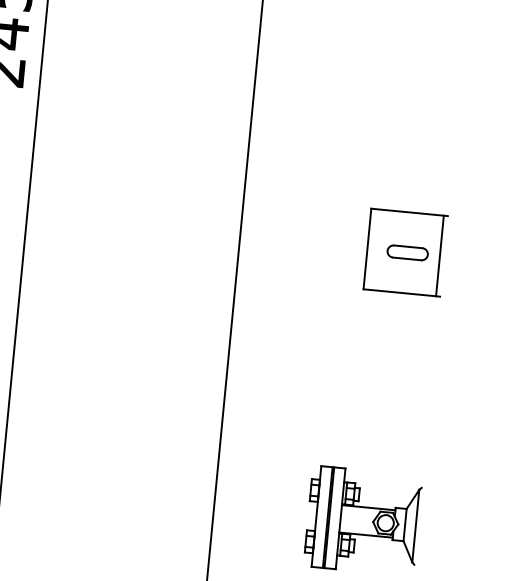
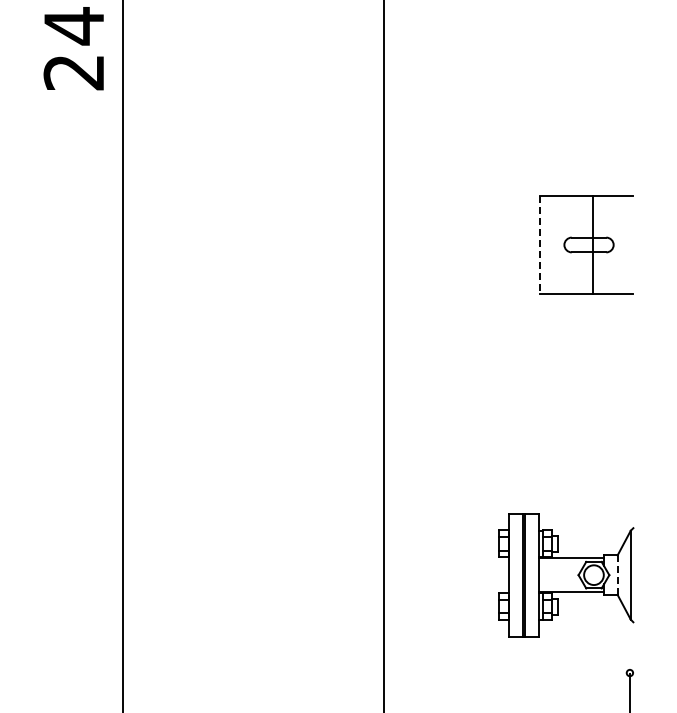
line: (367, 249) -> (539, 245), solid -> dashed
line: (440, 255) -> (593, 244), moved
line: (404, 525) -> (617, 575), solid -> dashed

